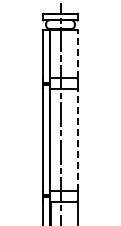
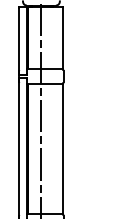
line: (77, 53) -> (63, 37), dashed -> solid
line: (77, 140) -> (63, 149), dashed -> solid

